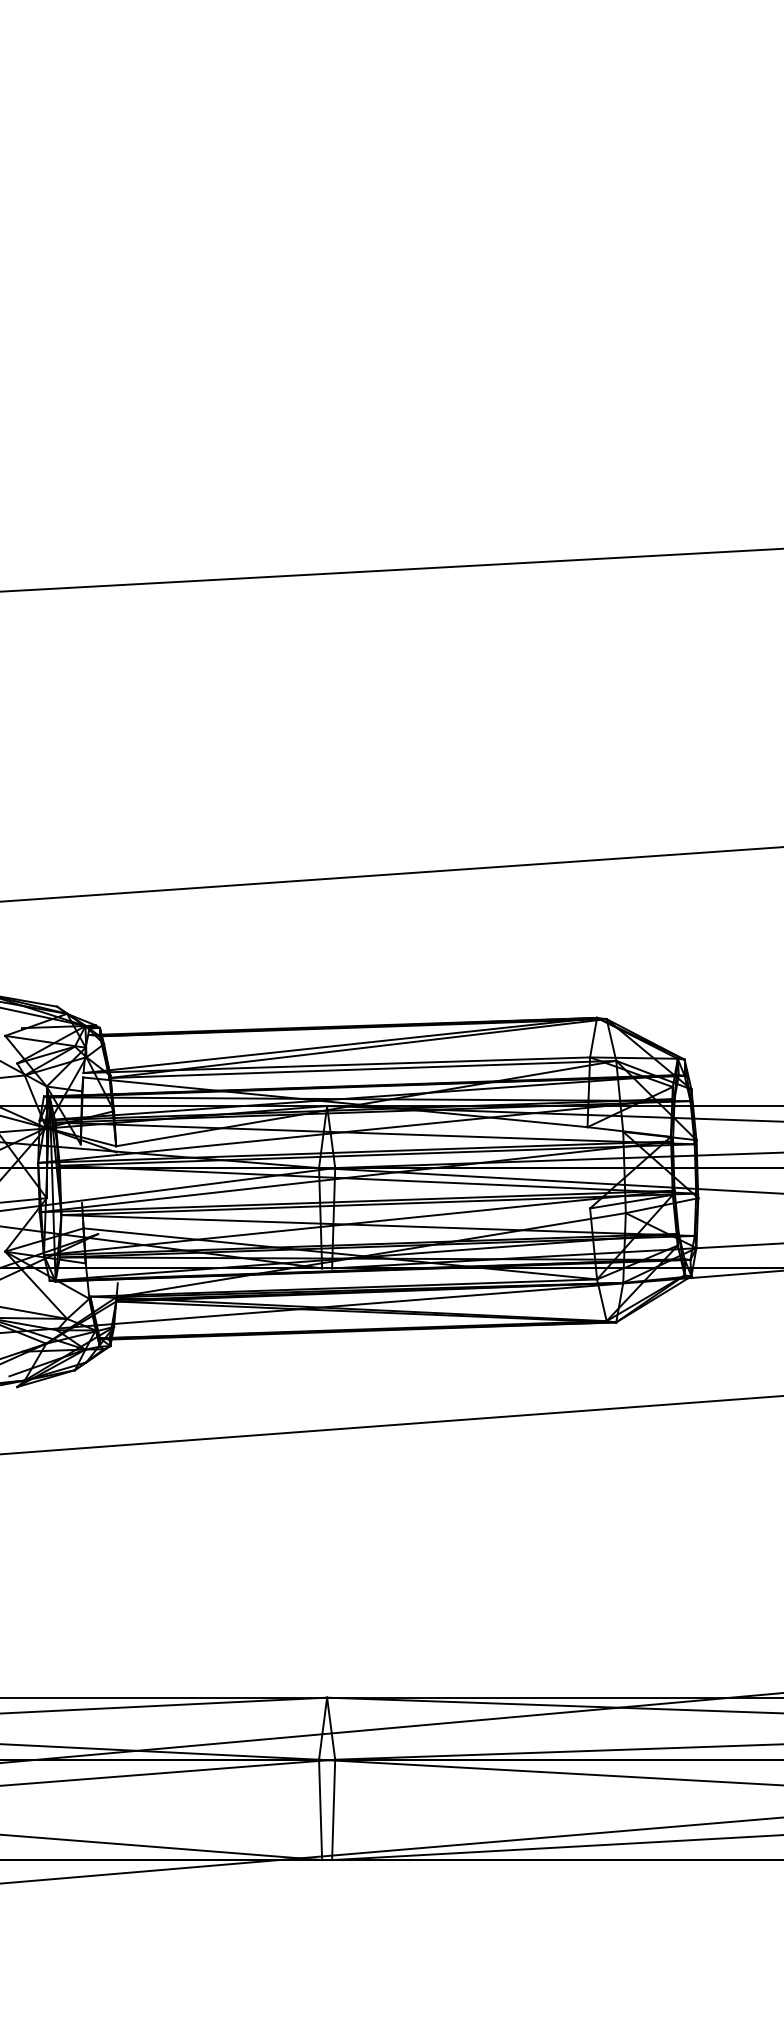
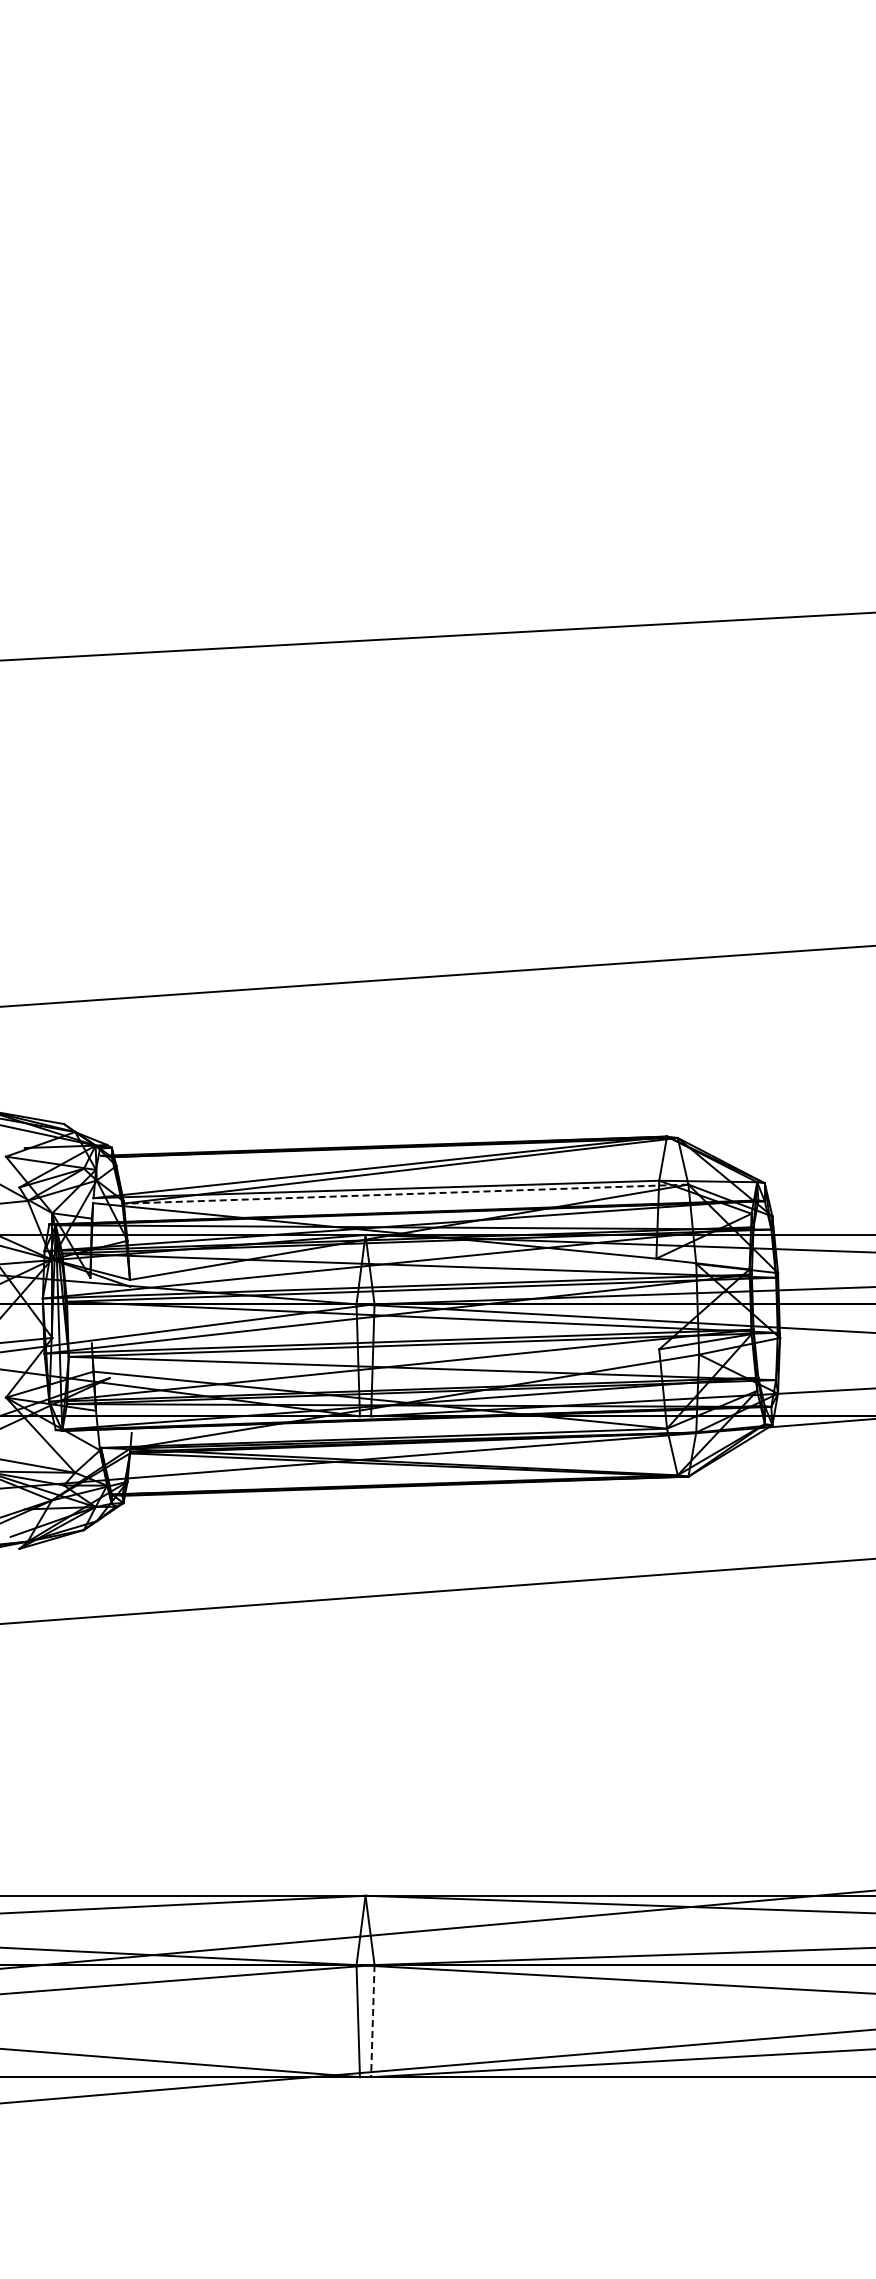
line: (362, 1069) -> (404, 1194), solid -> dashed
line: (333, 1810) -> (372, 2021), solid -> dashed

